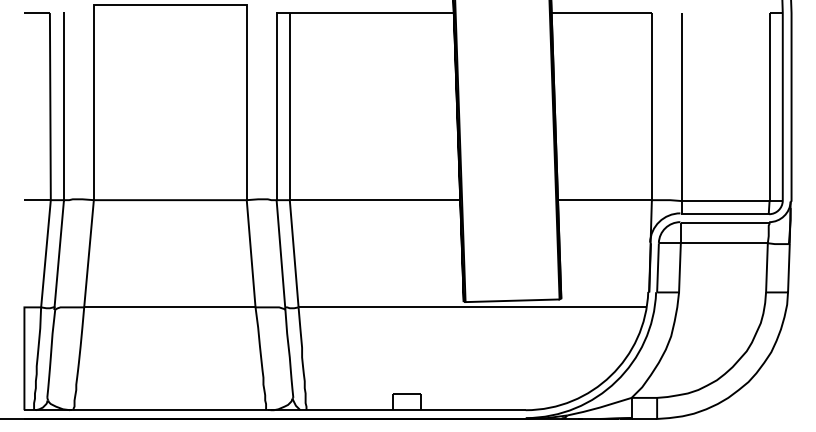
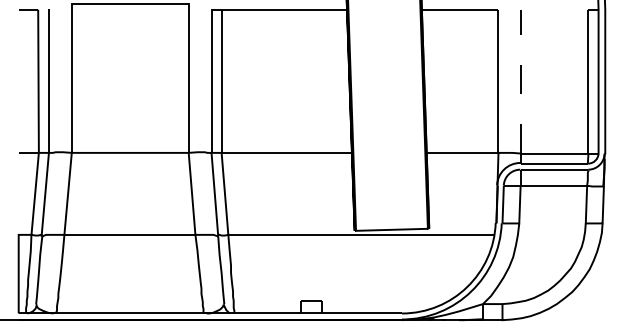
line: (681, 106) -> (521, 81), solid -> dashed

